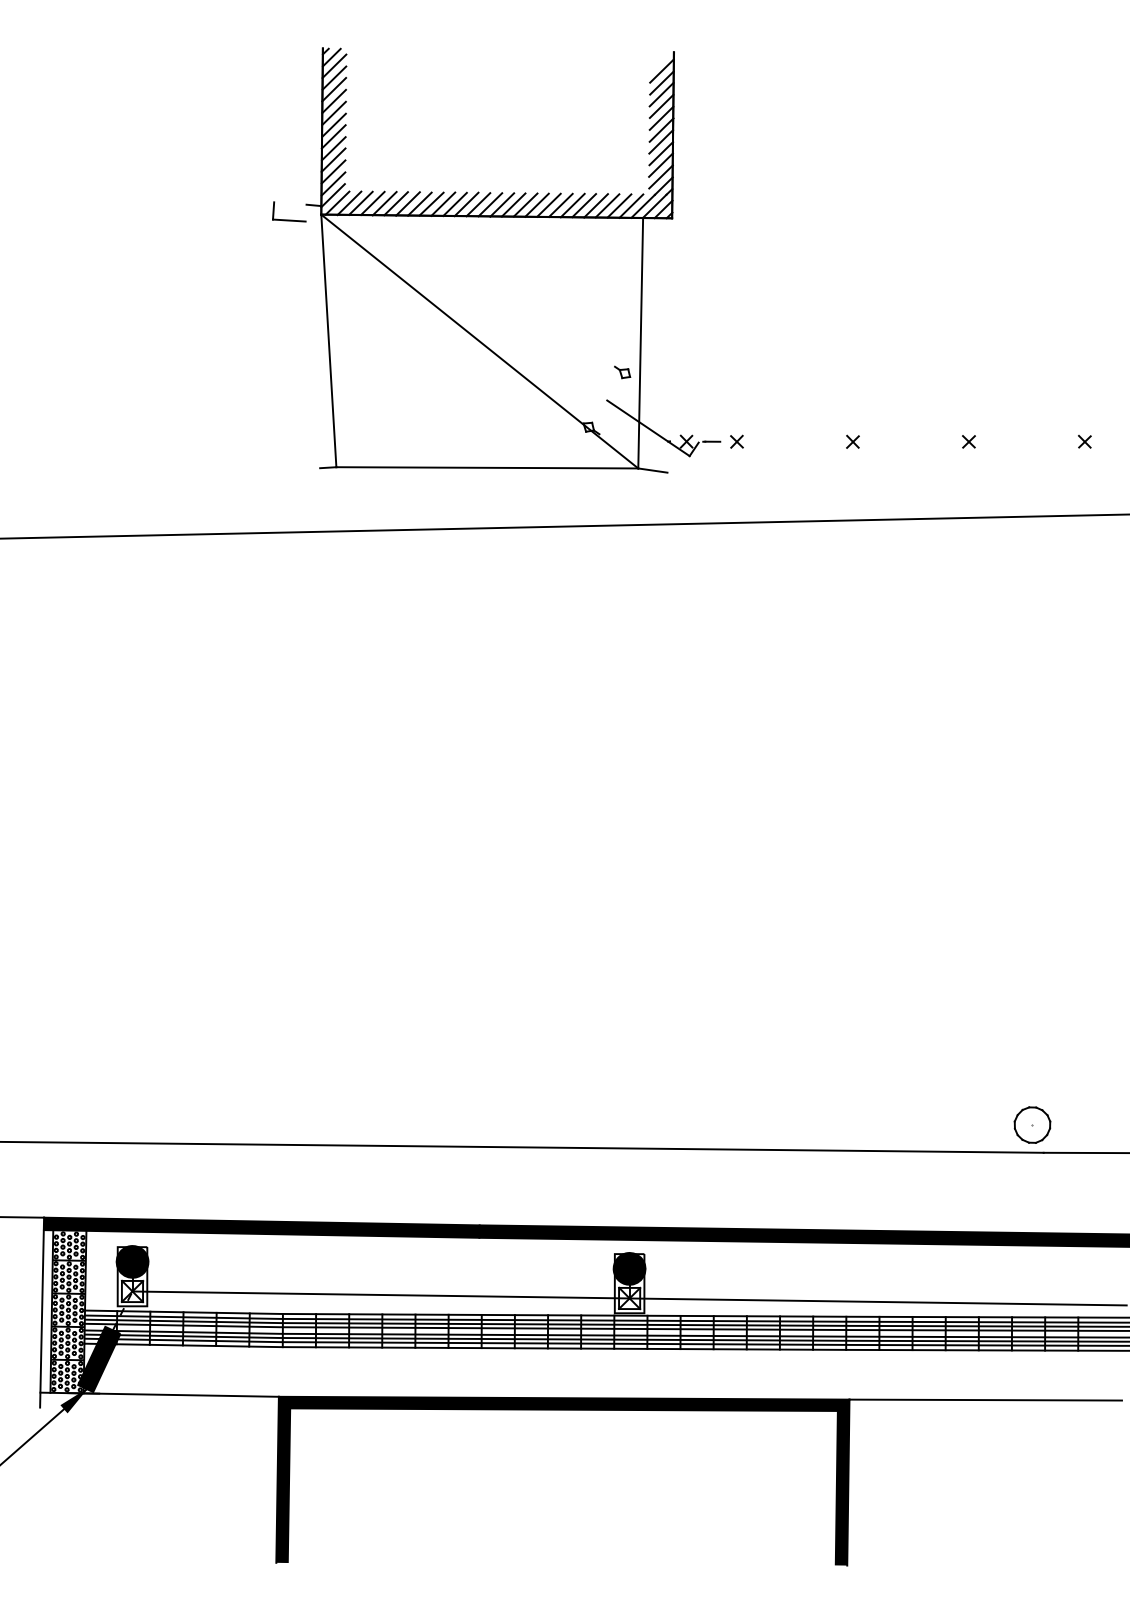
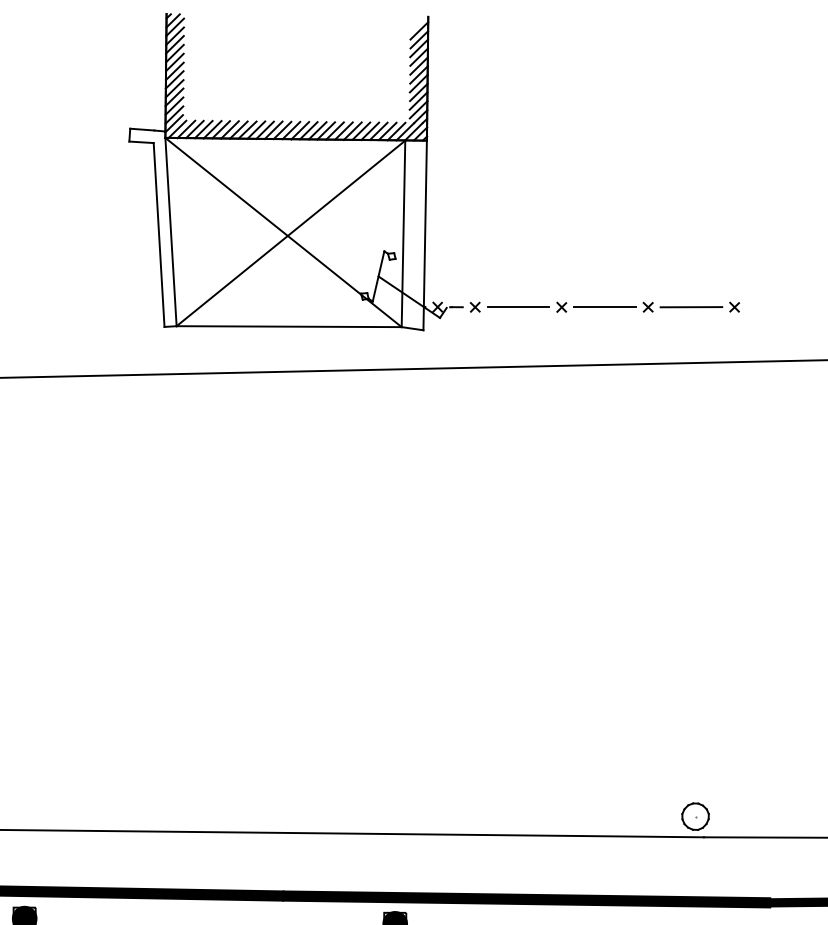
line: (290, 203) -> (142, 129), added
line: (489, 342) -> (290, 233), added
line: (312, 344) -> (158, 234), added
line: (669, 345) -> (424, 235), added
line: (607, 400) -> (378, 276), added
line: (794, 441) -> (518, 307), added
line: (910, 441) -> (604, 307), added
line: (1026, 441) -> (691, 307), added

